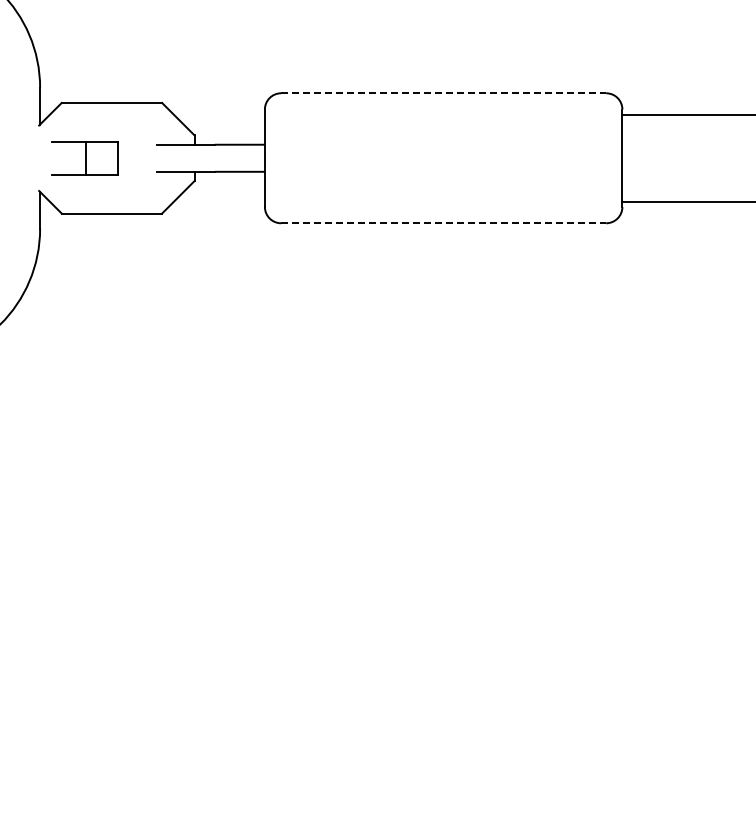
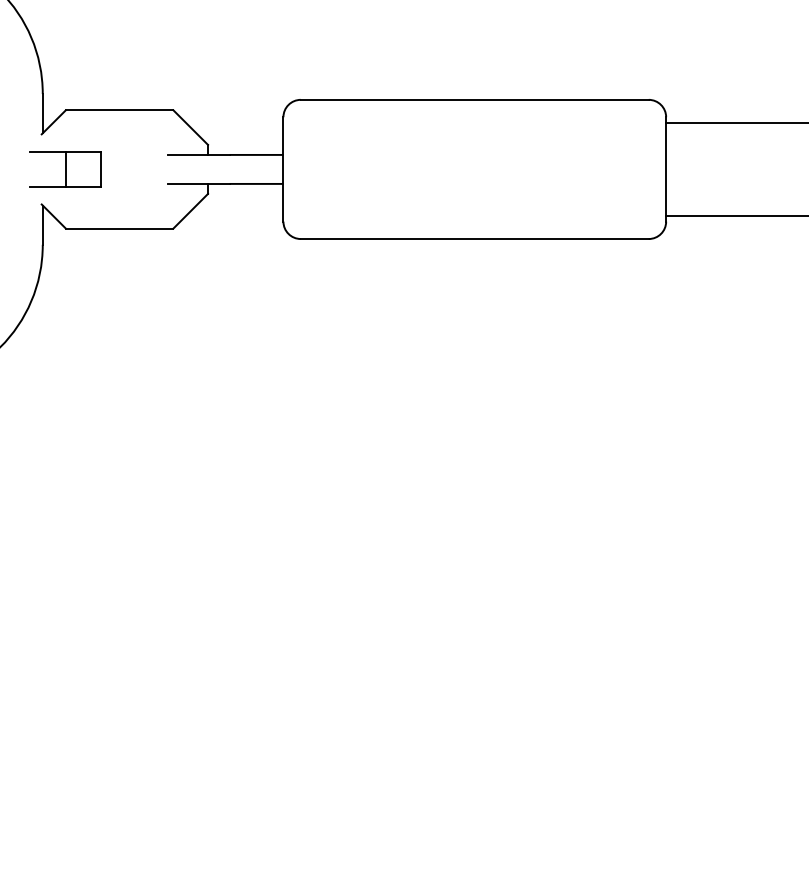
line: (444, 93) -> (475, 100), dashed -> solid
part: (84, 158) -> (64, 169), moved
line: (444, 223) -> (475, 239), dashed -> solid

